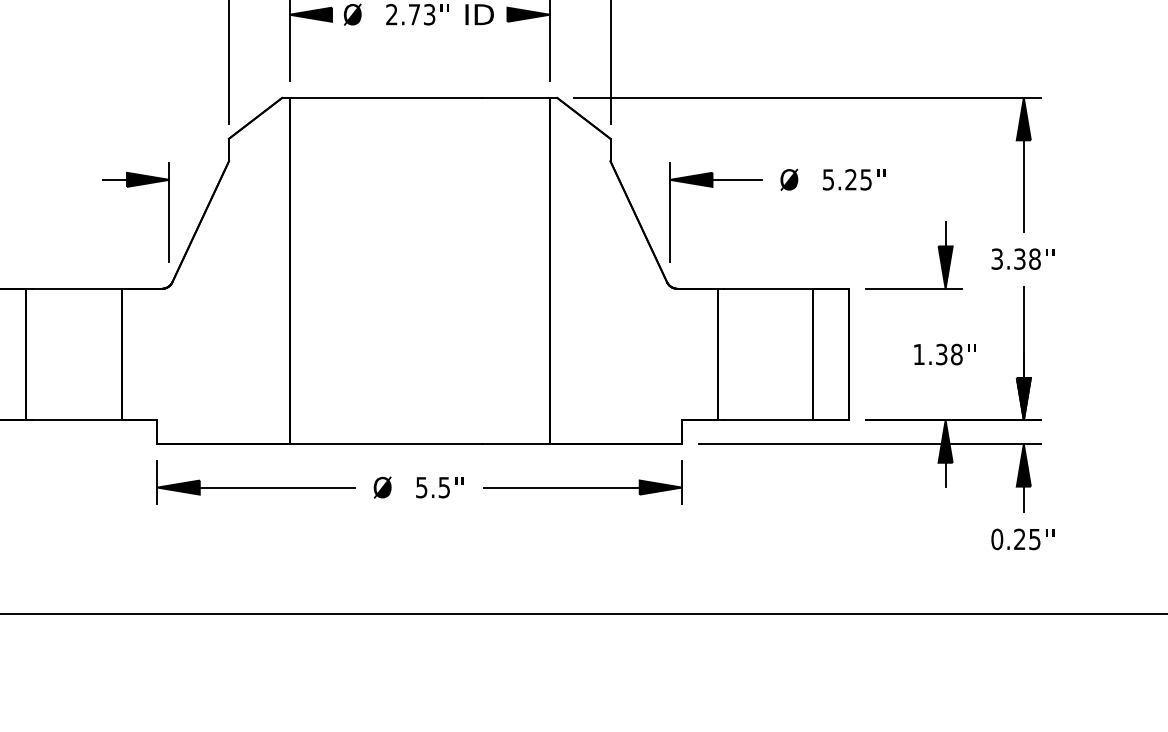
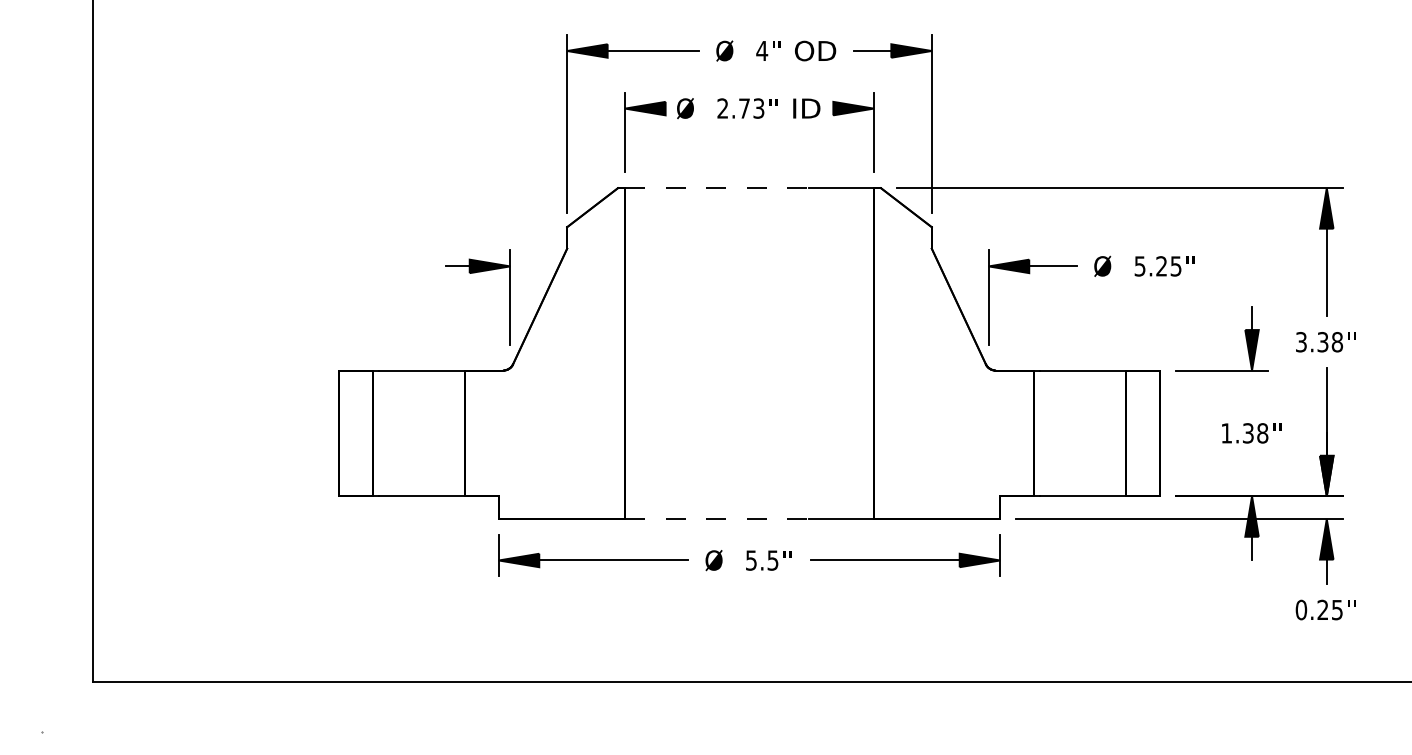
line: (386, 98) -> (717, 188), solid -> dashed
line: (386, 444) -> (717, 519), solid -> dashed

